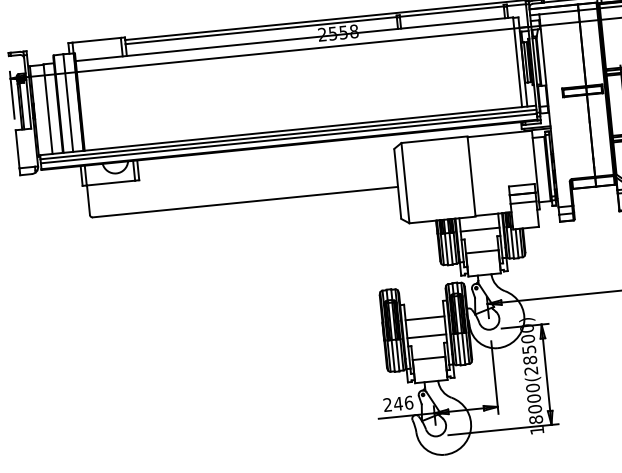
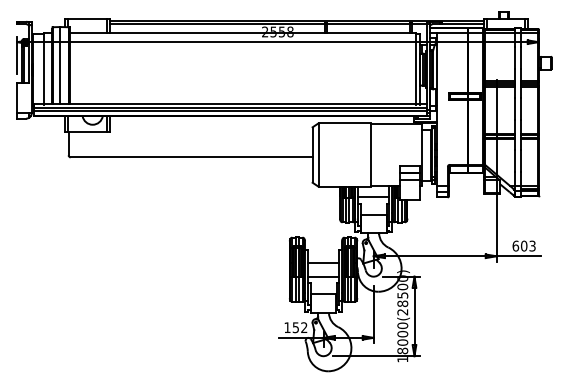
text: (397, 403) -> (295, 327), 246 -> 152

